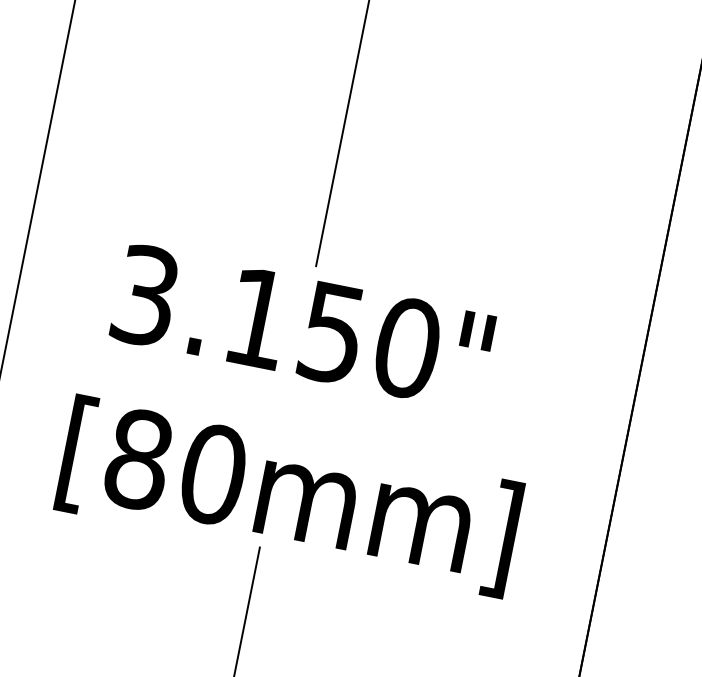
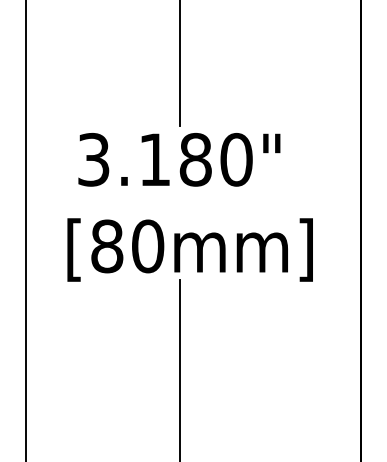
text: (332, 332) -> (195, 159), 3.150" -> 3.180"

